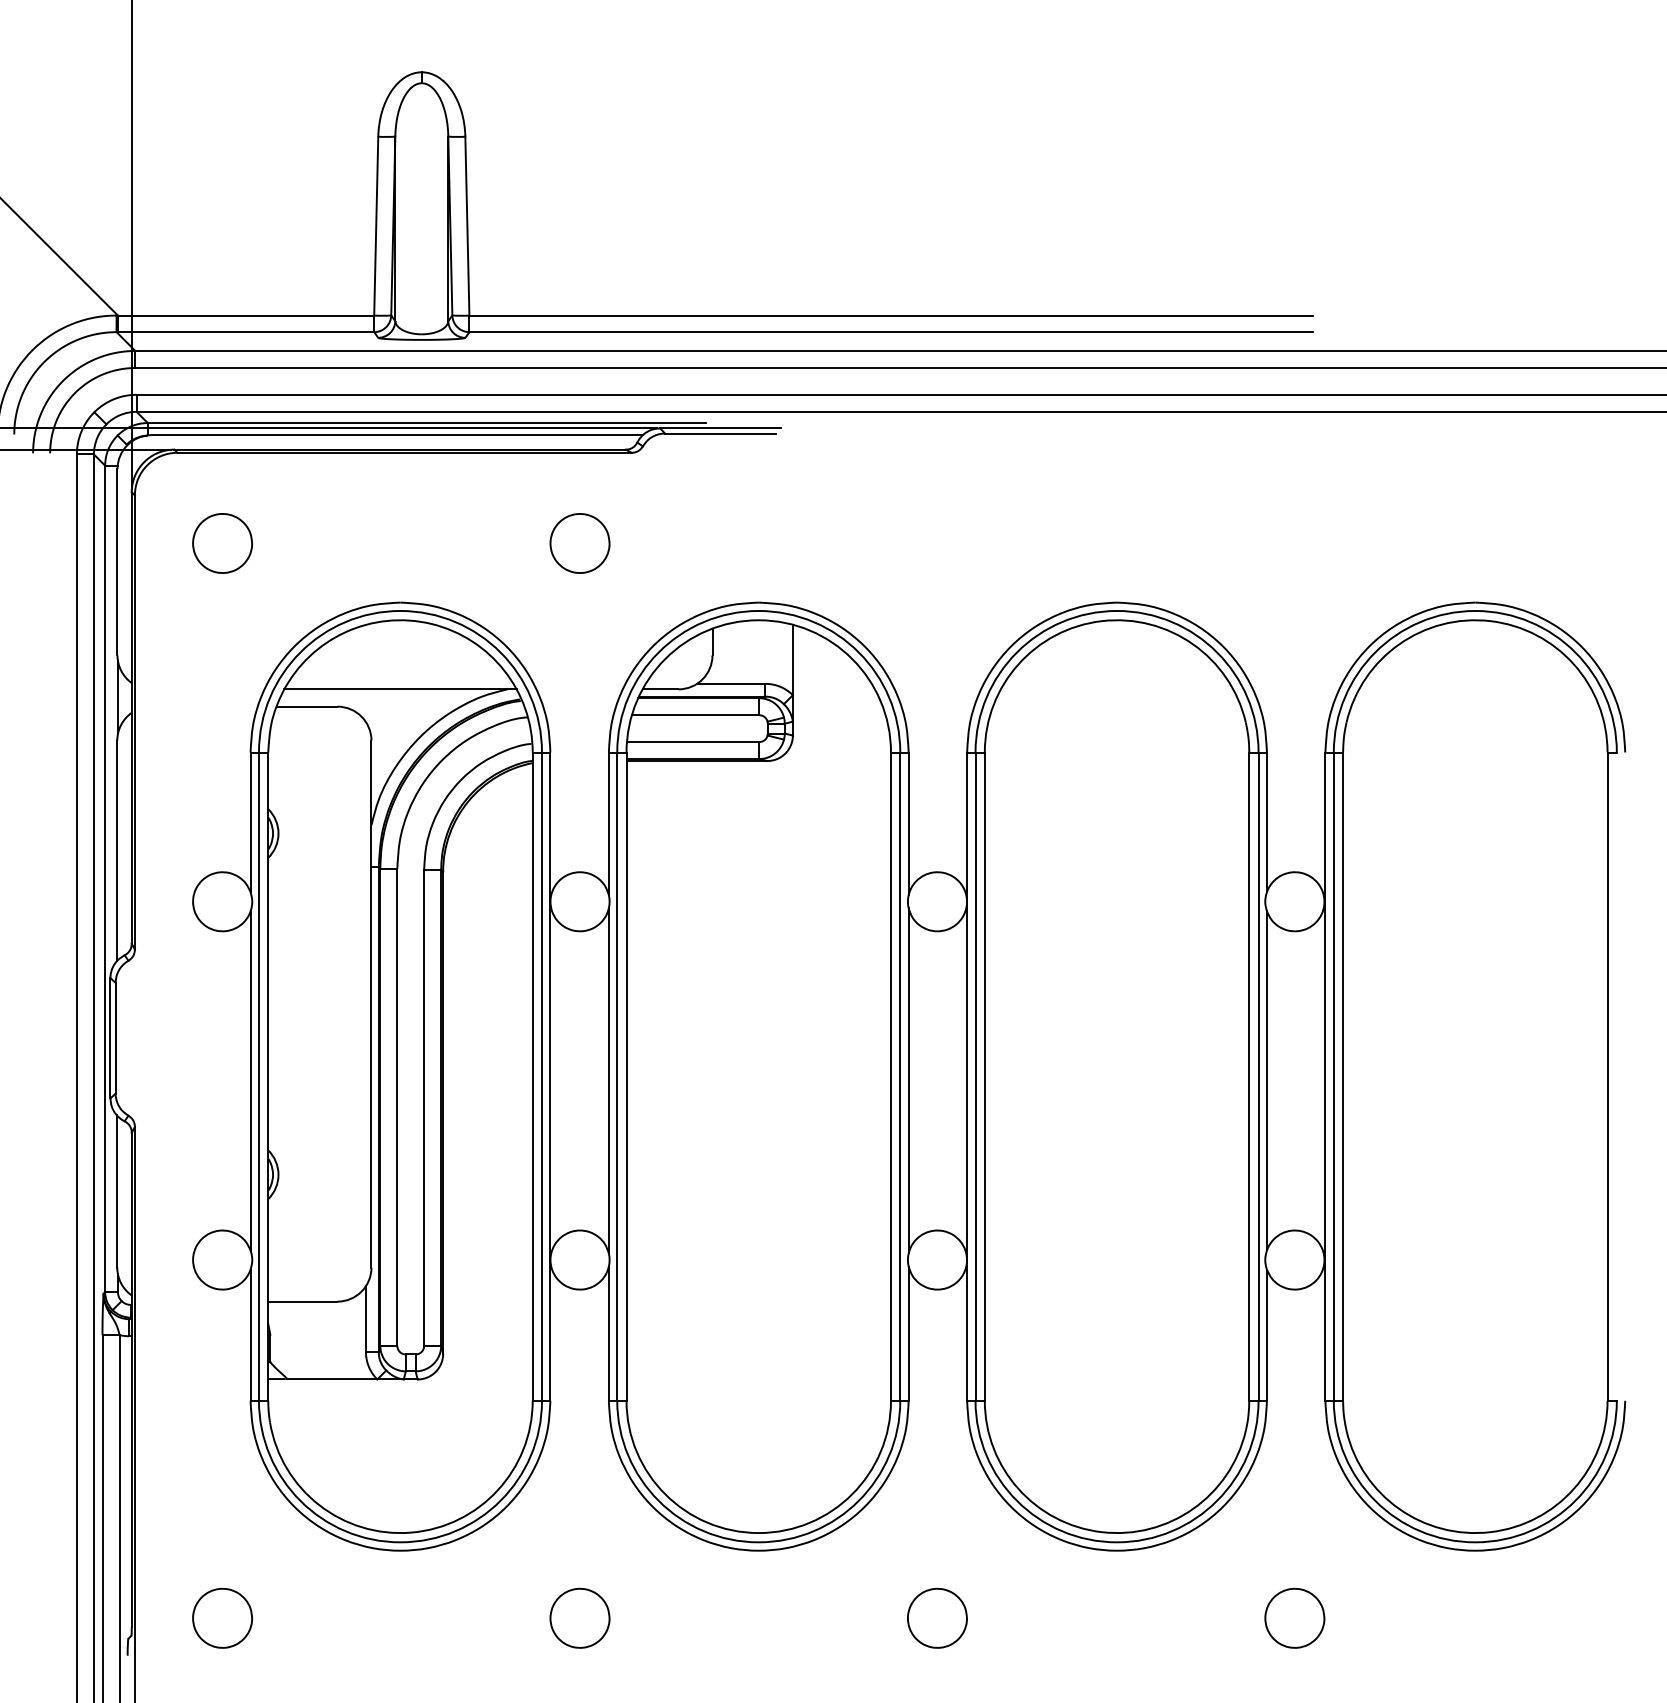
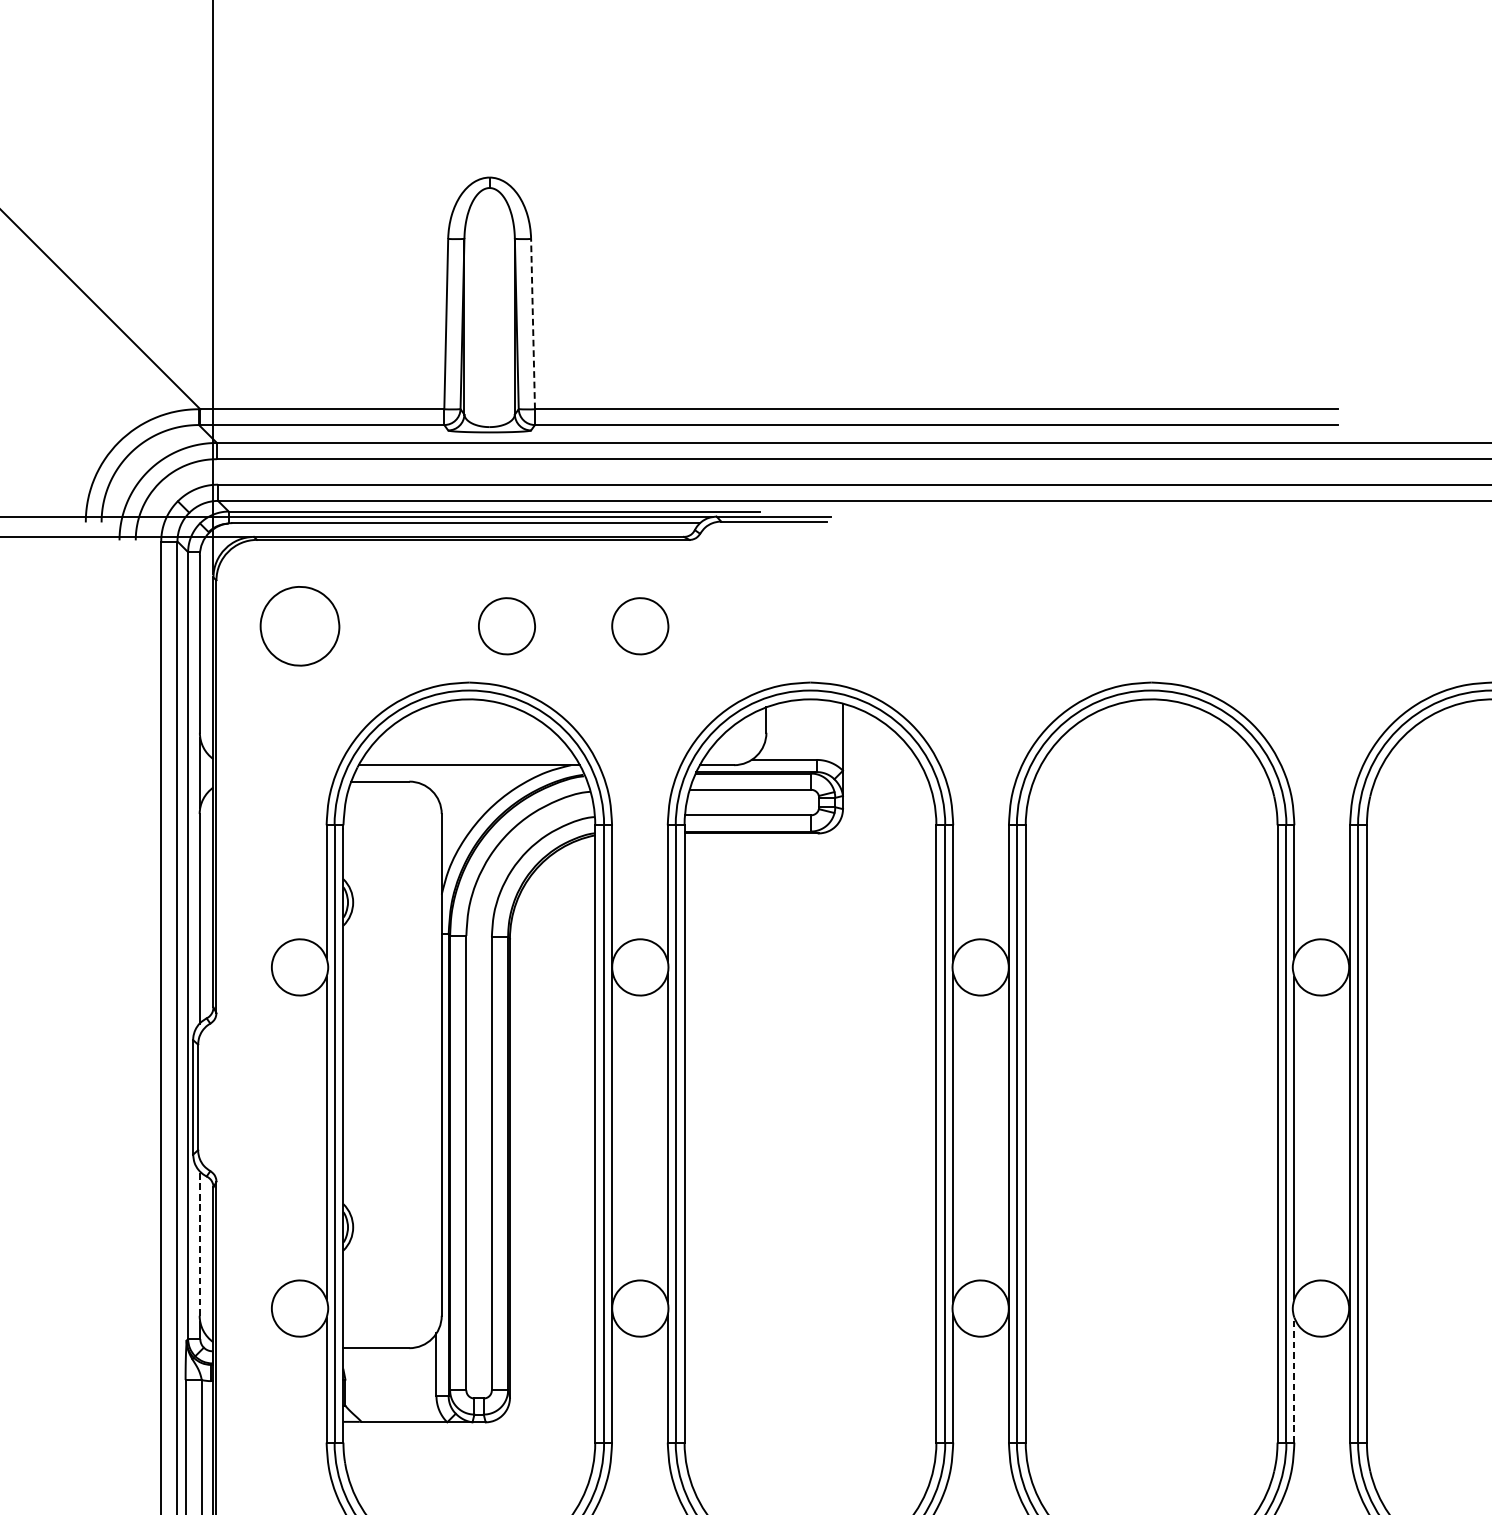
line: (467, 225) -> (533, 323), solid -> dashed
part: (222, 543) -> (299, 626), size x1.4
part: (439, 543) -> (506, 626), added
line: (117, 1191) -> (199, 1243), solid -> dashed
line: (1266, 1335) -> (1293, 1380), solid -> dashed

